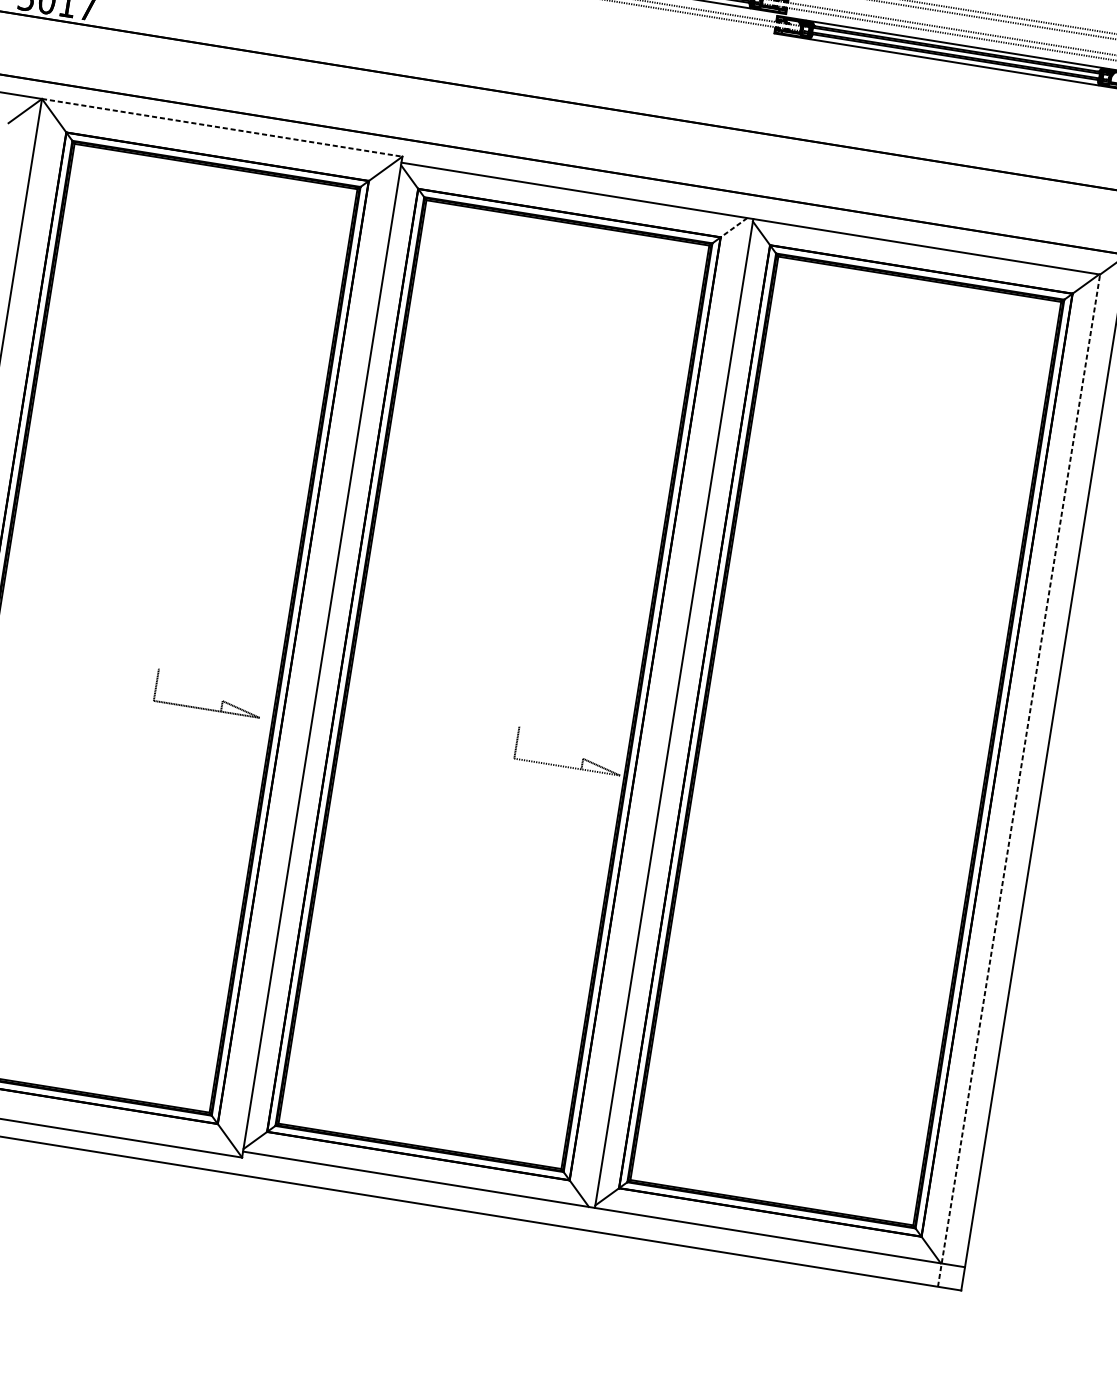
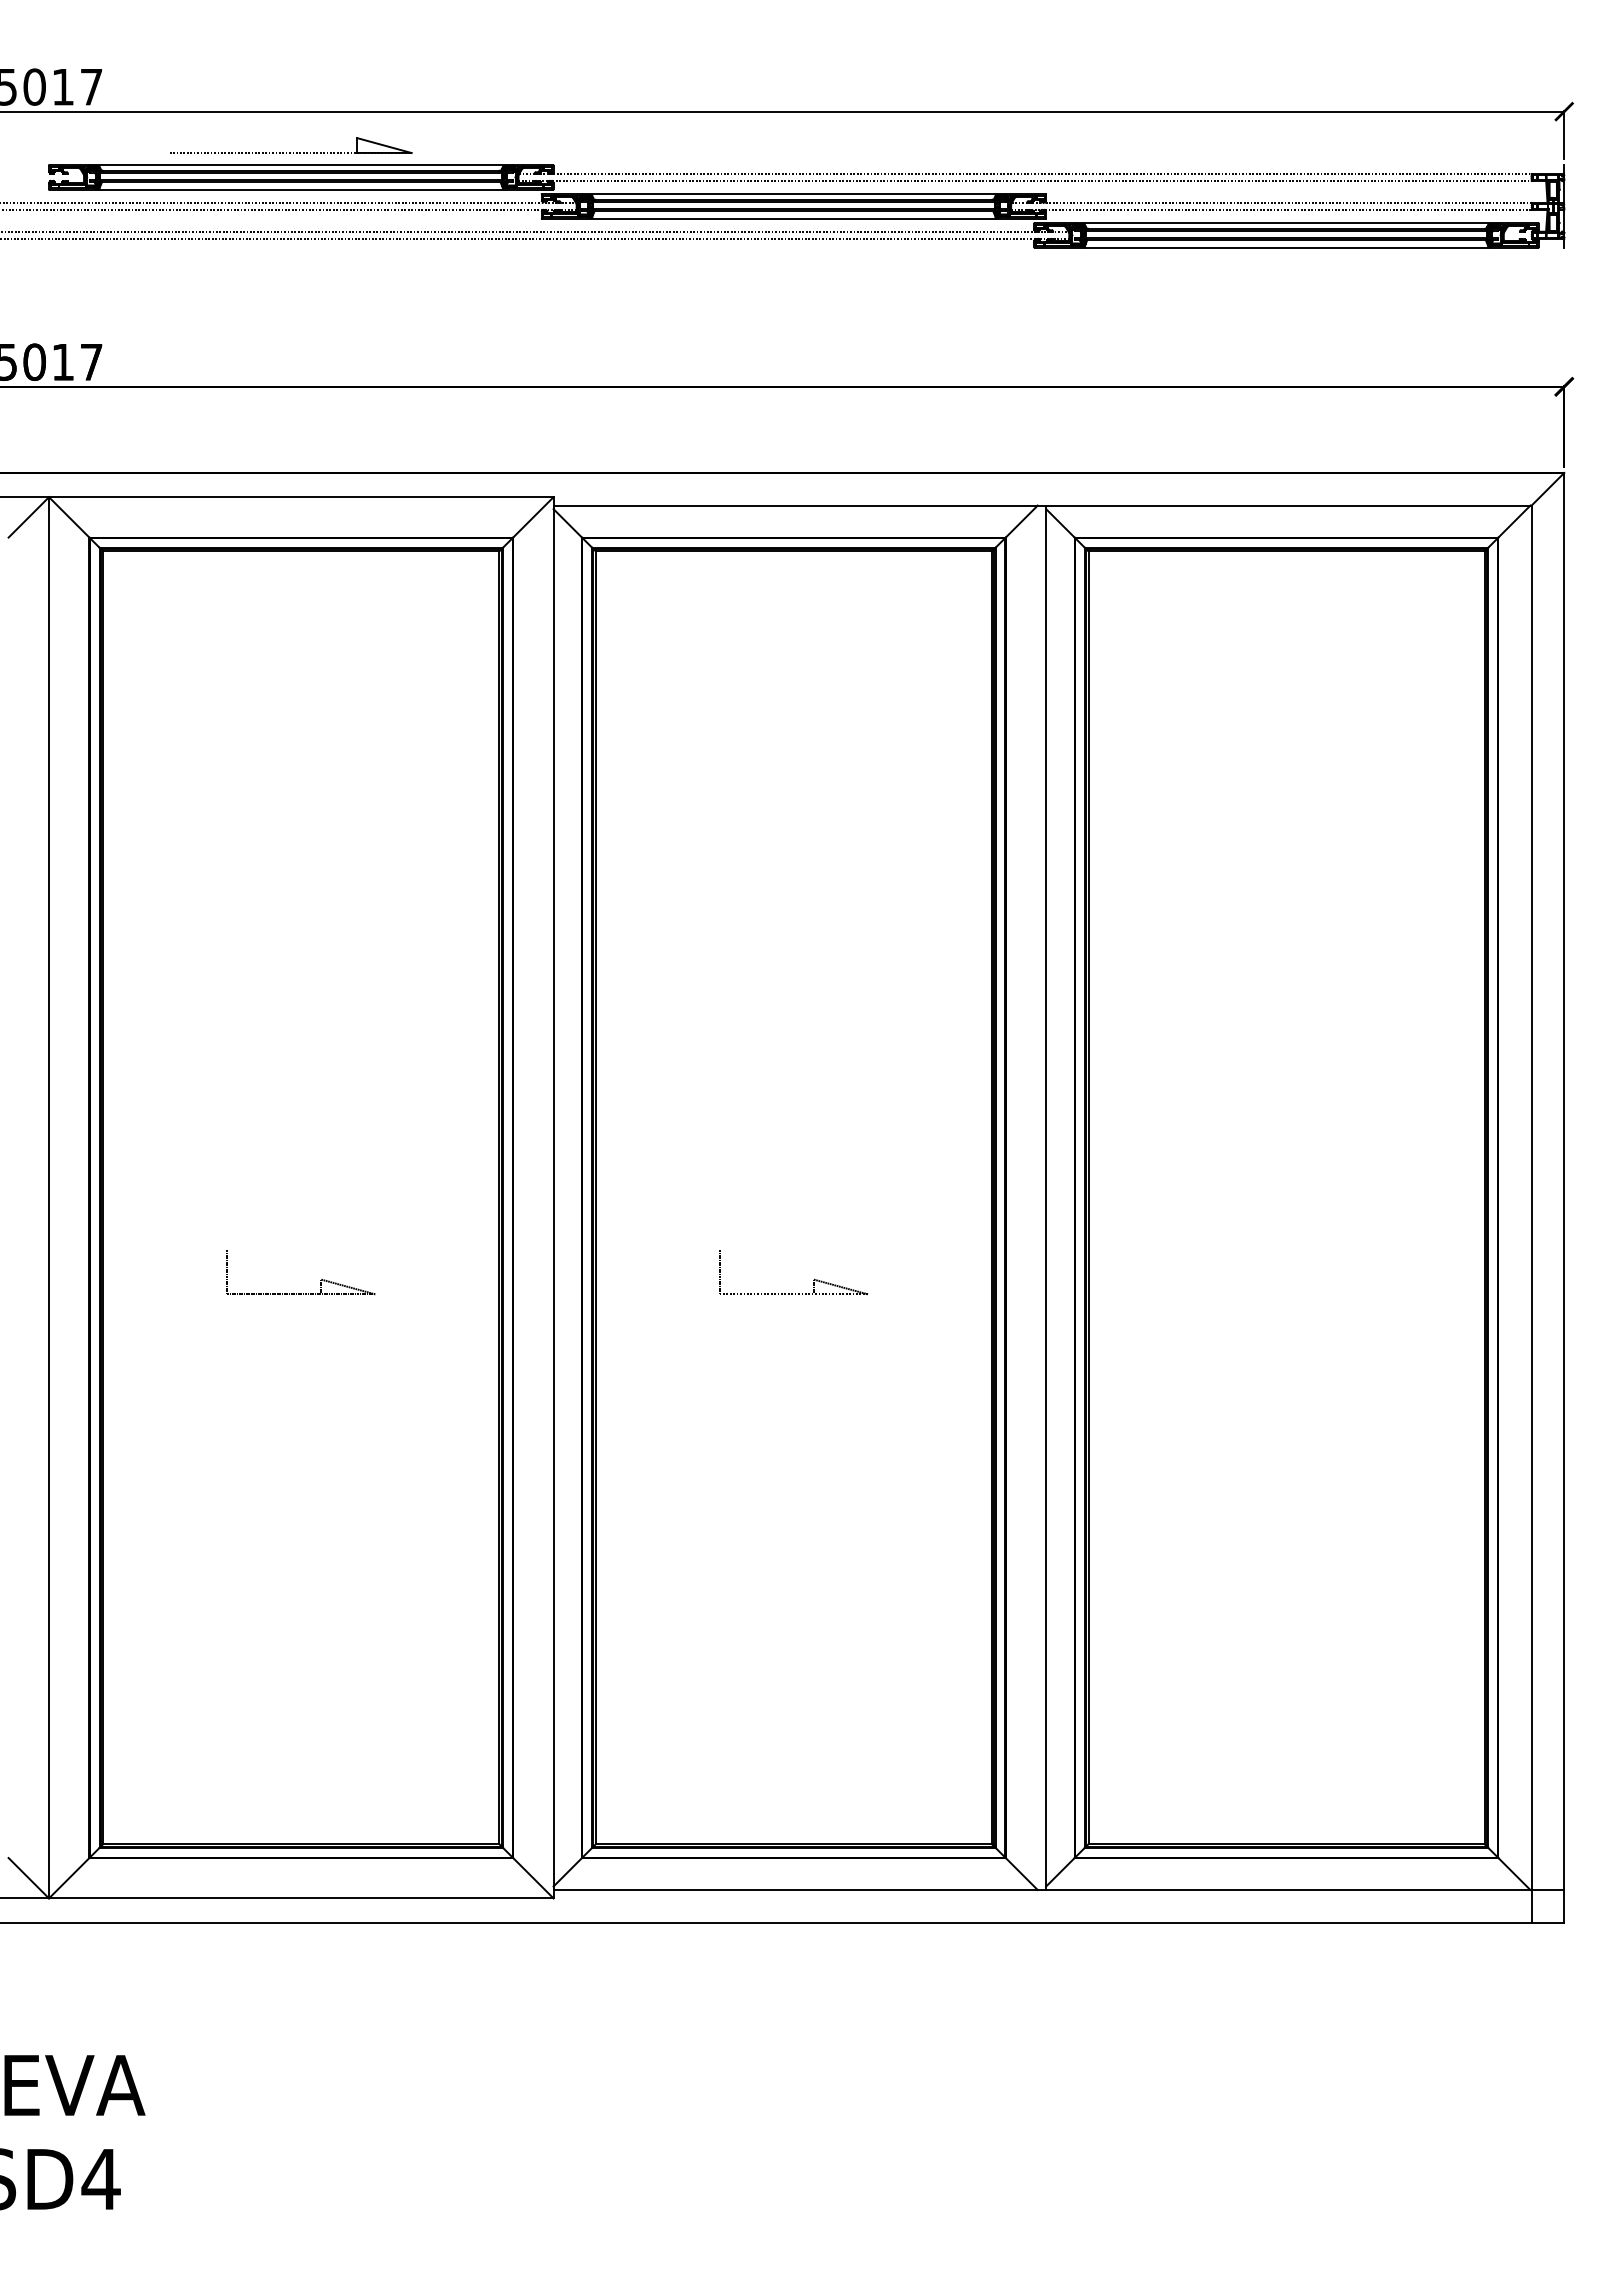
line: (222, 128) -> (301, 497), dashed -> solid
line: (733, 227) -> (1021, 521), dashed -> solid
part: (206, 708) -> (300, 1293), moved
part: (566, 766) -> (792, 1293), moved
line: (1018, 780) -> (1531, 1214), dashed -> solid

